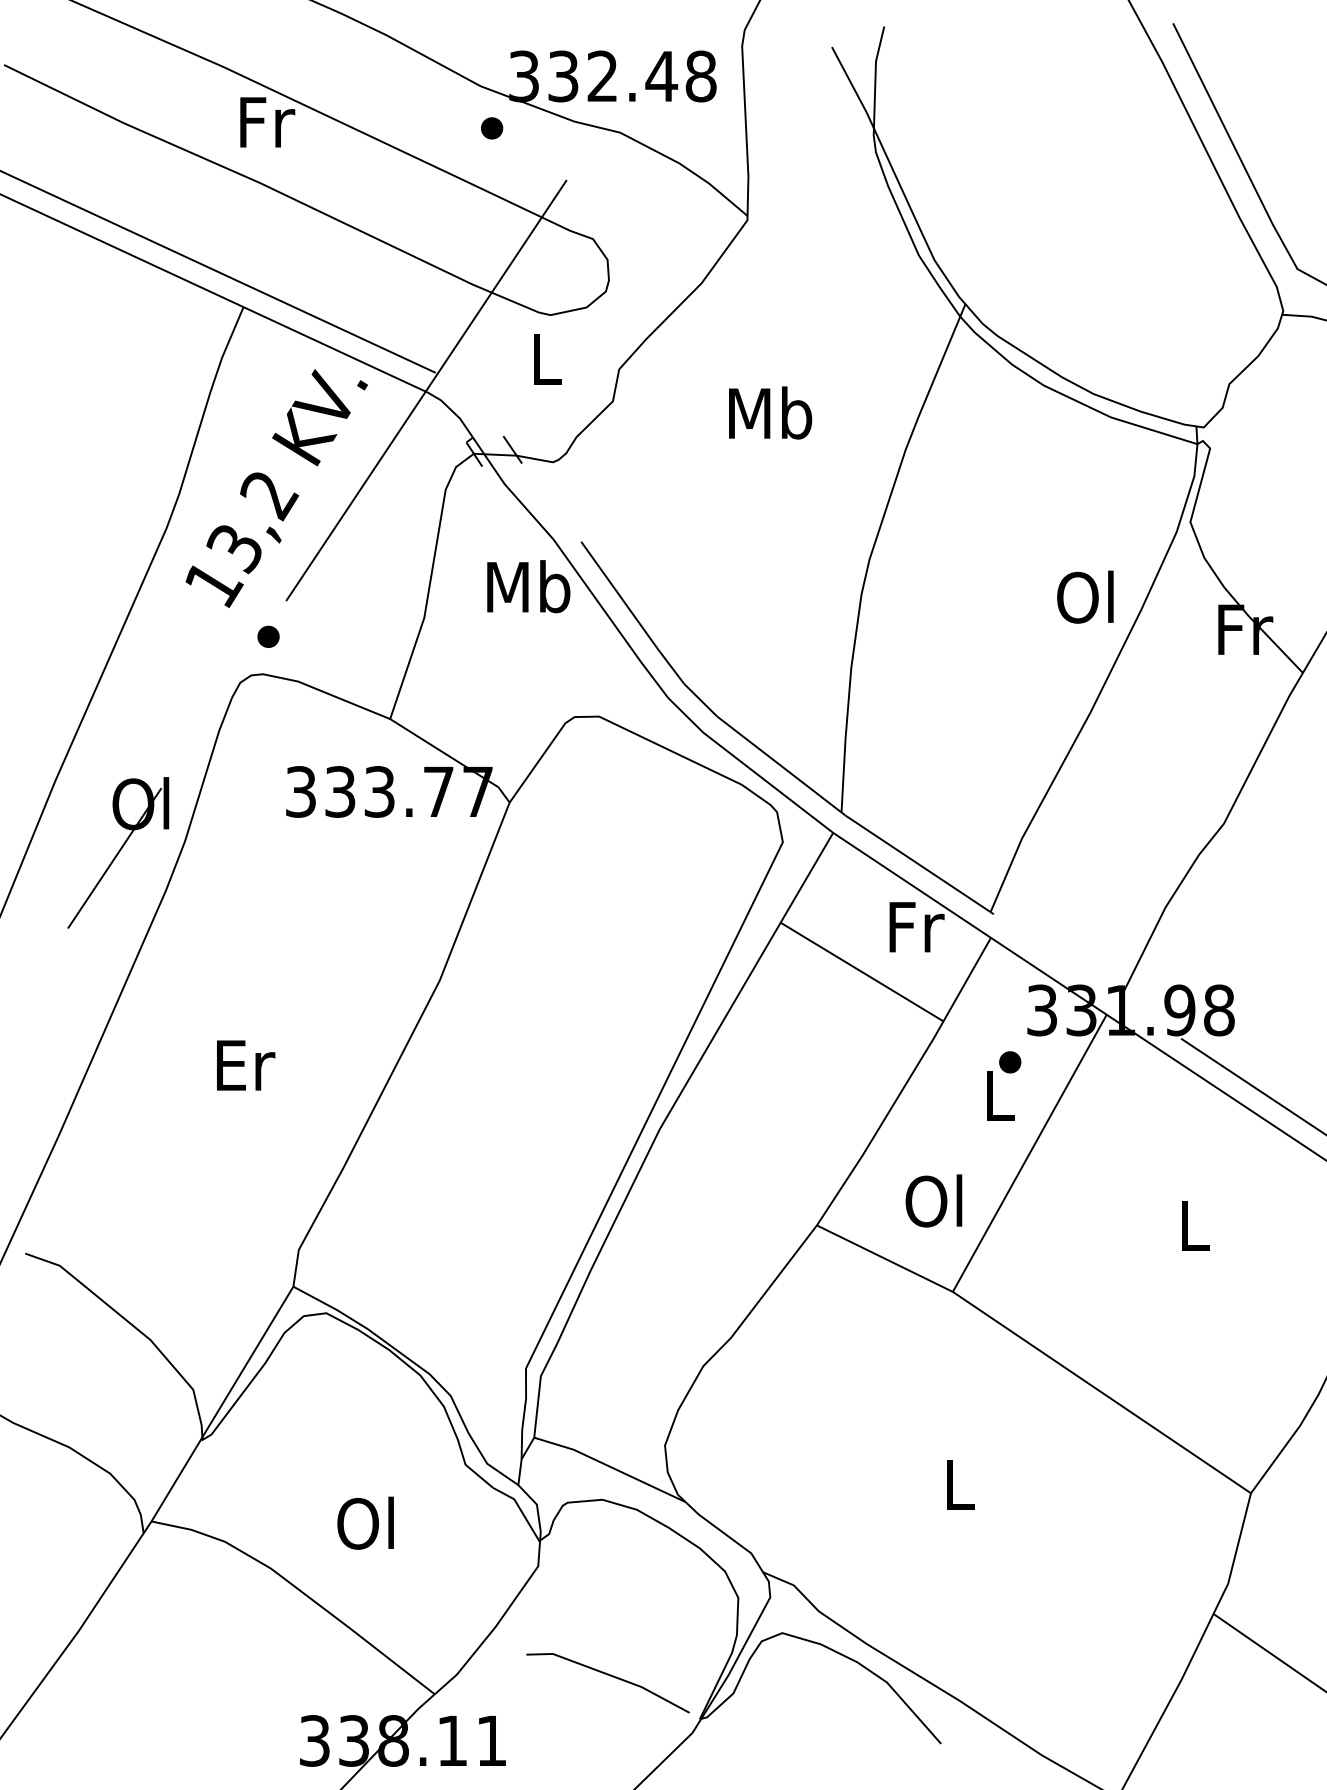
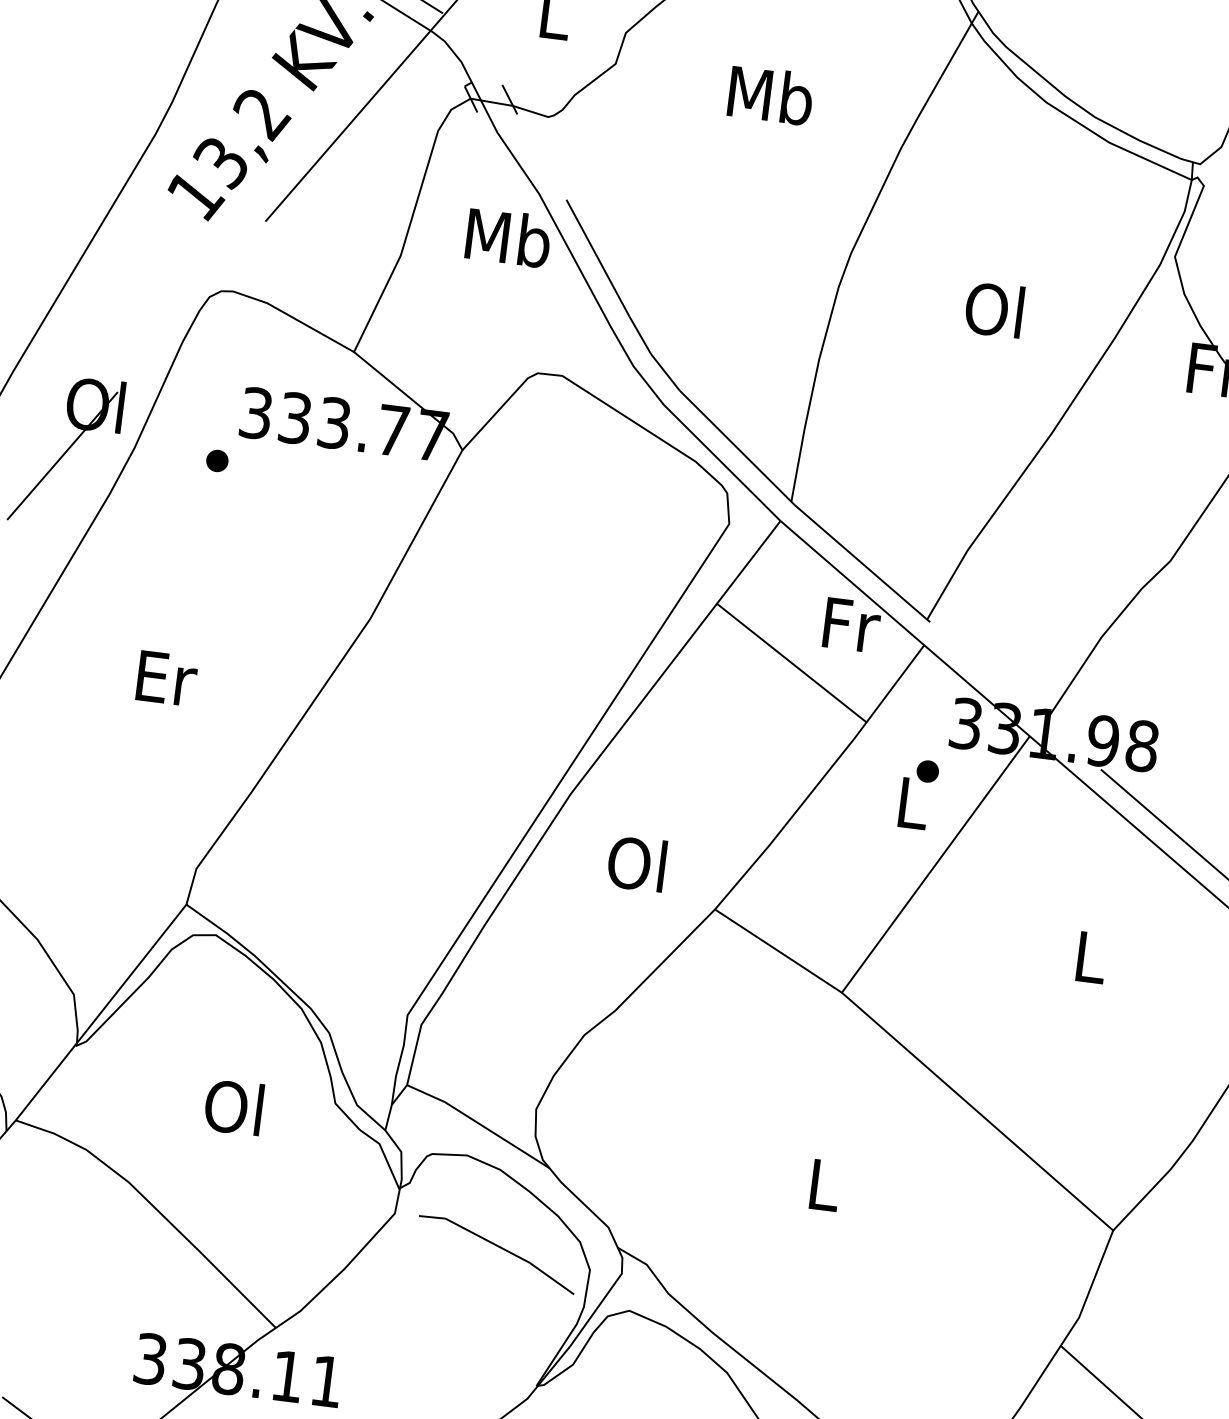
text: (1085, 596) -> (994, 309), moved
part: (268, 636) -> (217, 460), moved
text: (933, 1200) -> (636, 863), moved
text: (365, 1522) -> (233, 1106), moved
line: (610, 1676) -> (499, 1248), moved

